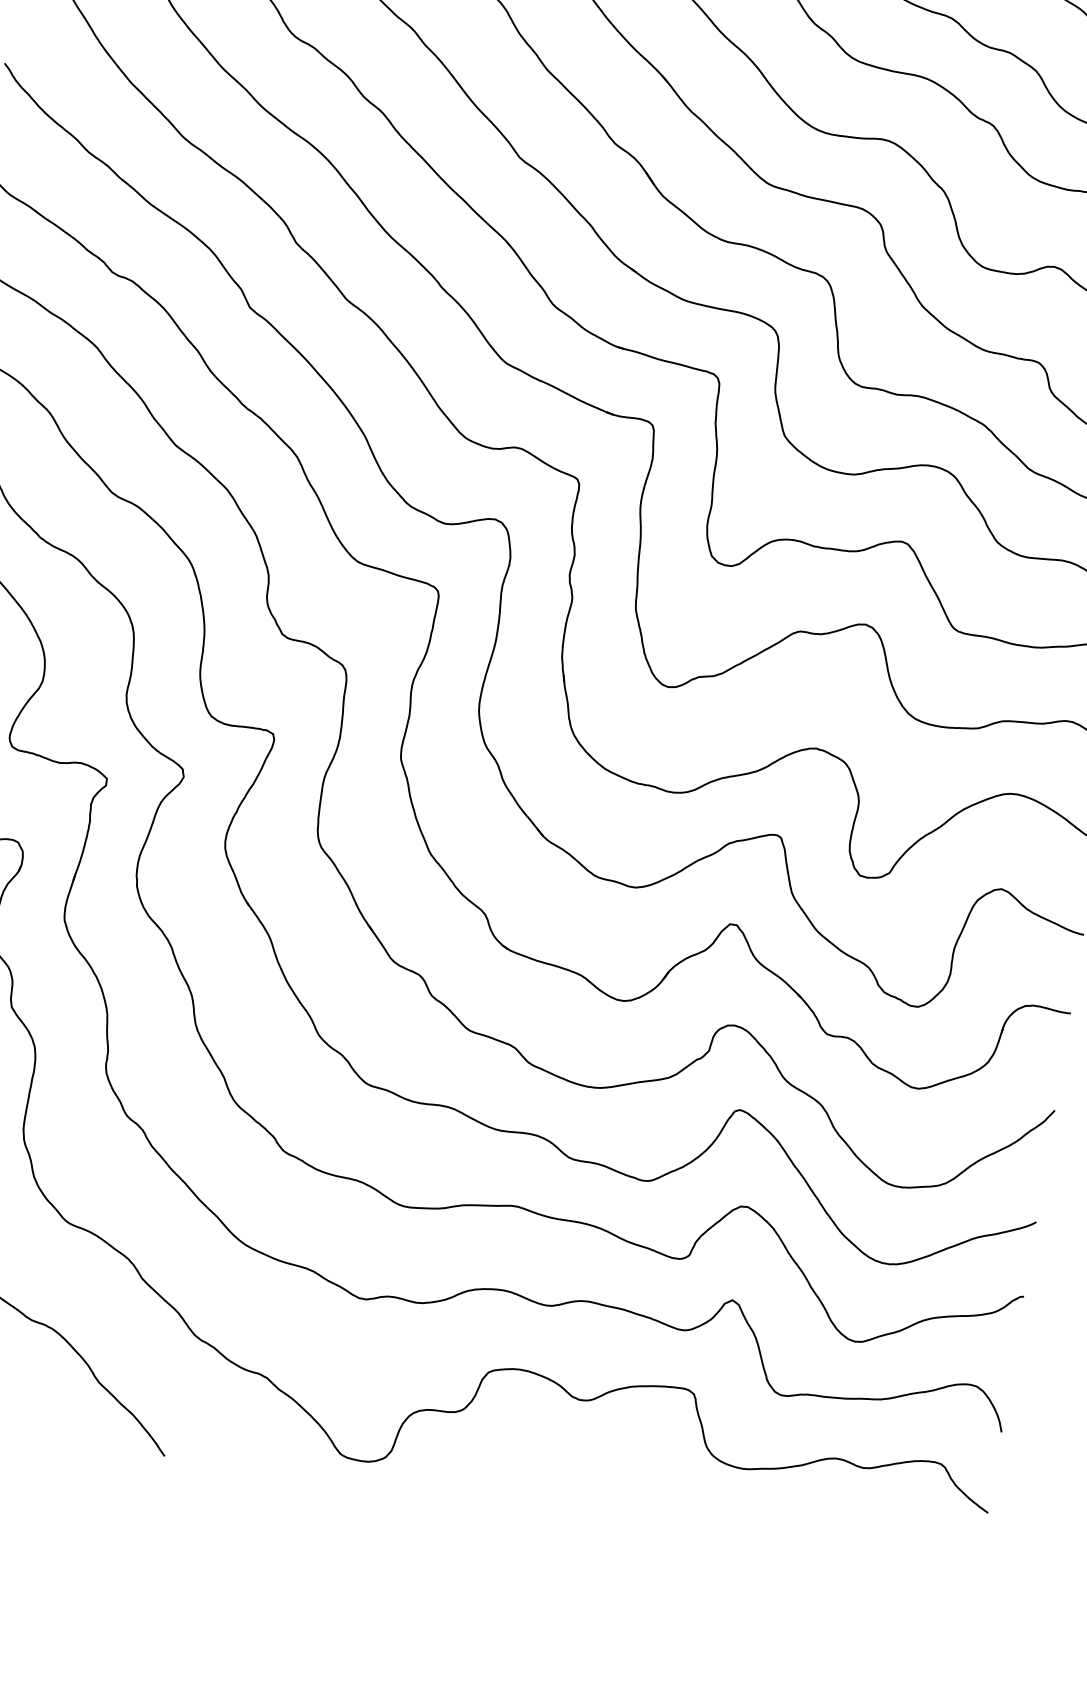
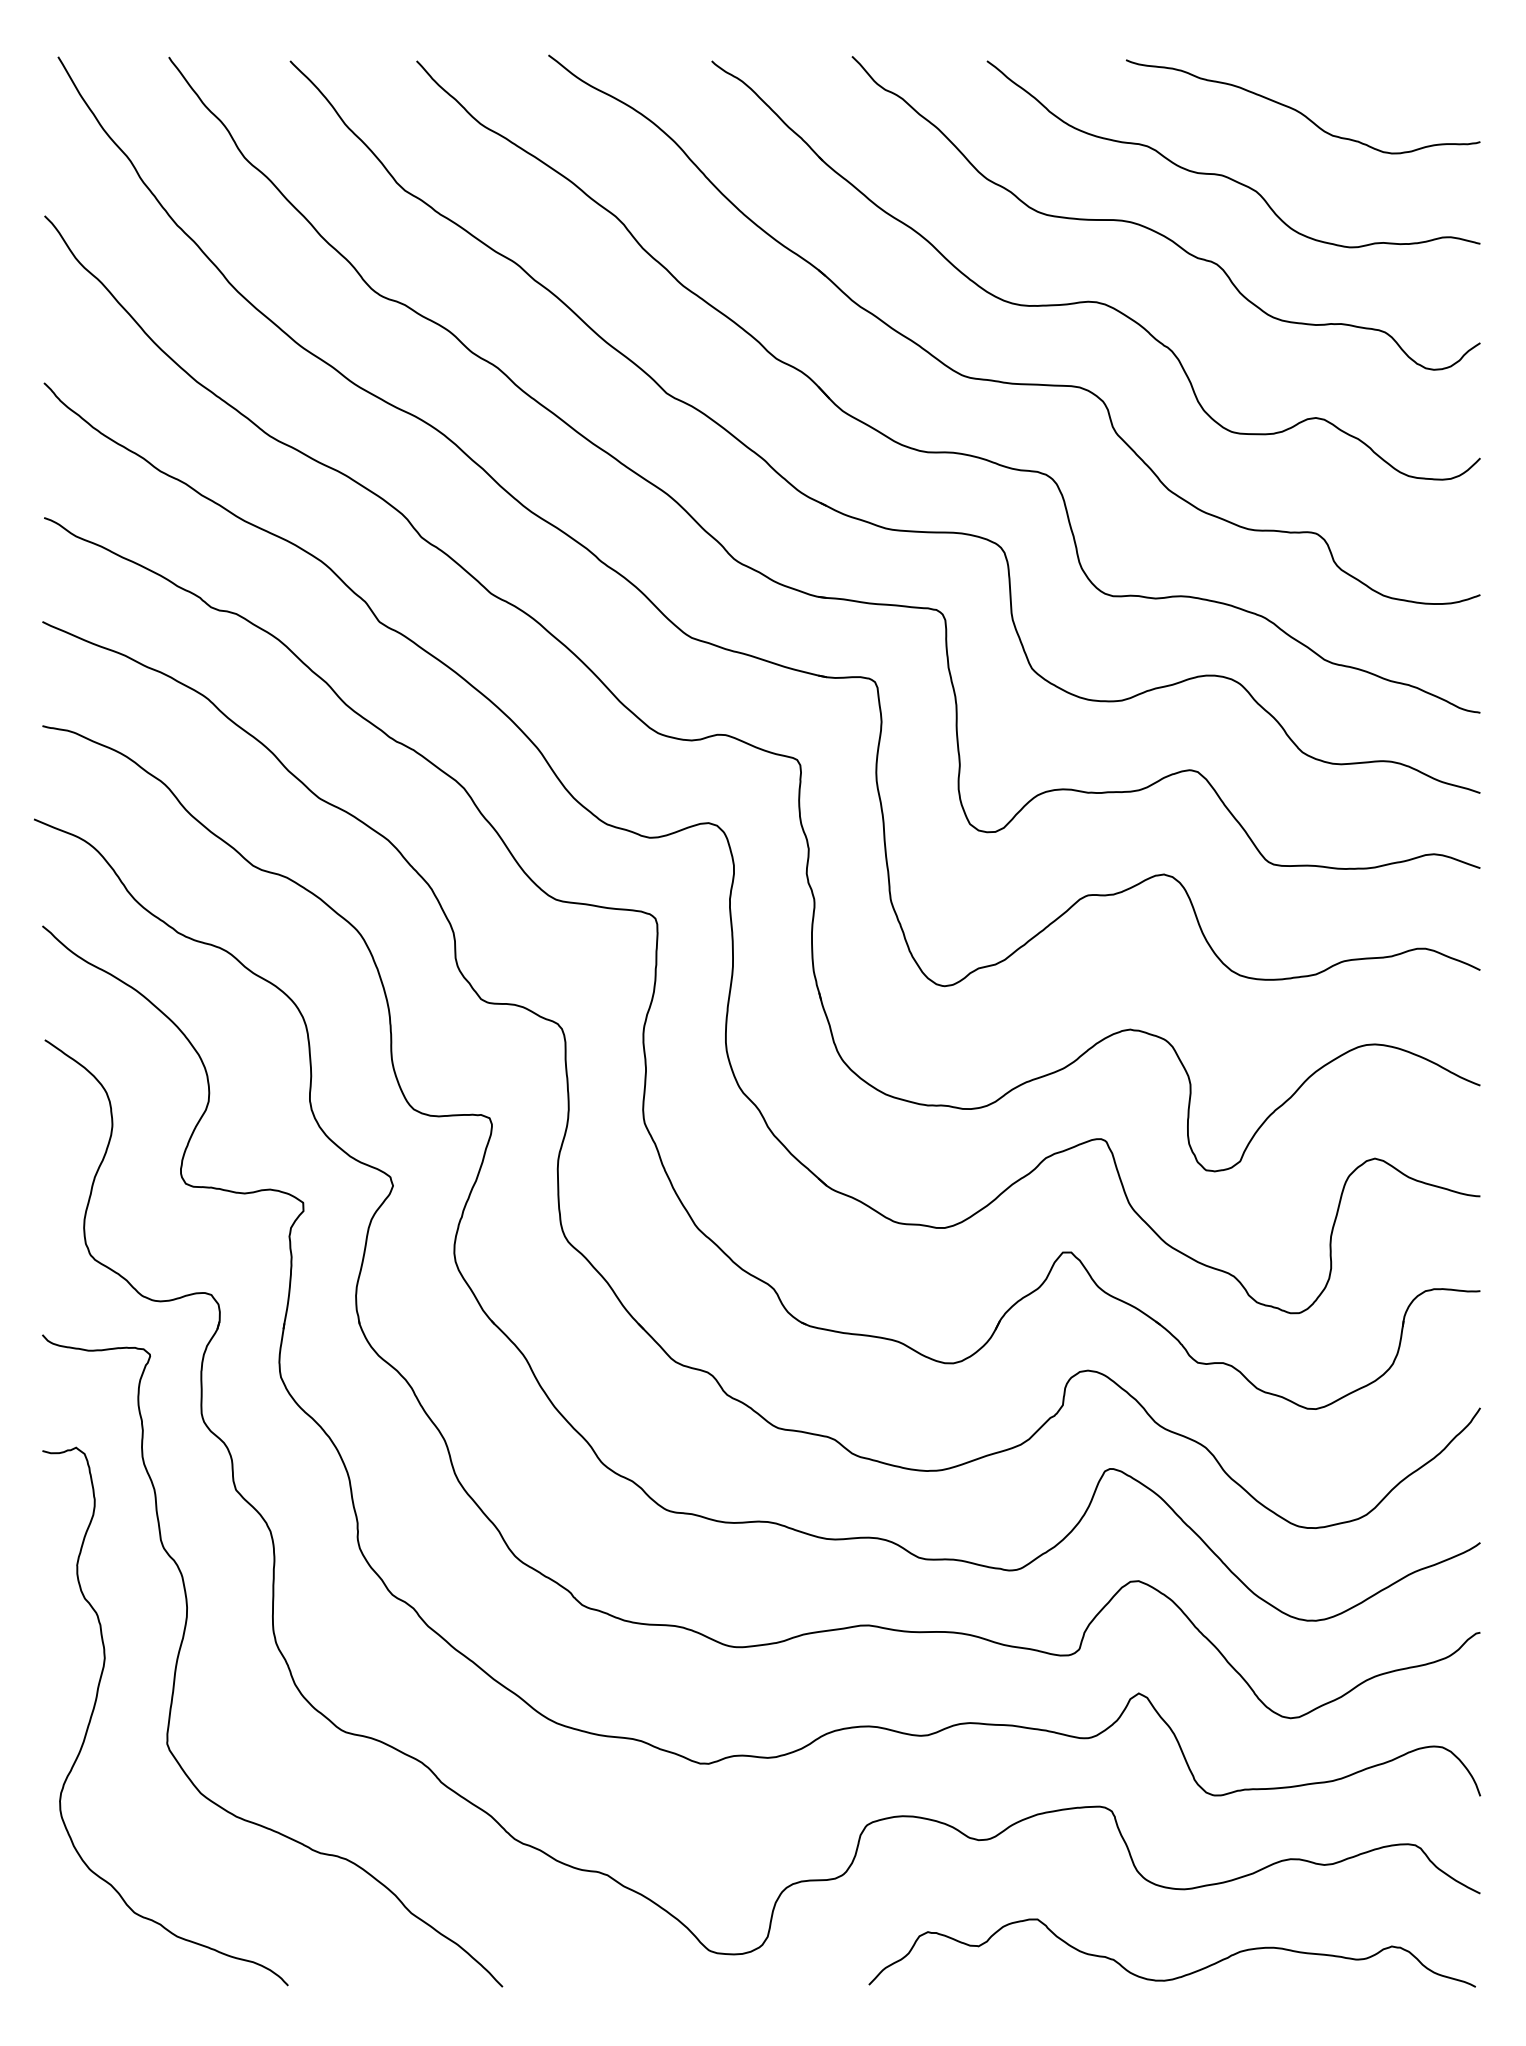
curve: (726, 1540) -> (1178, 1976), added

